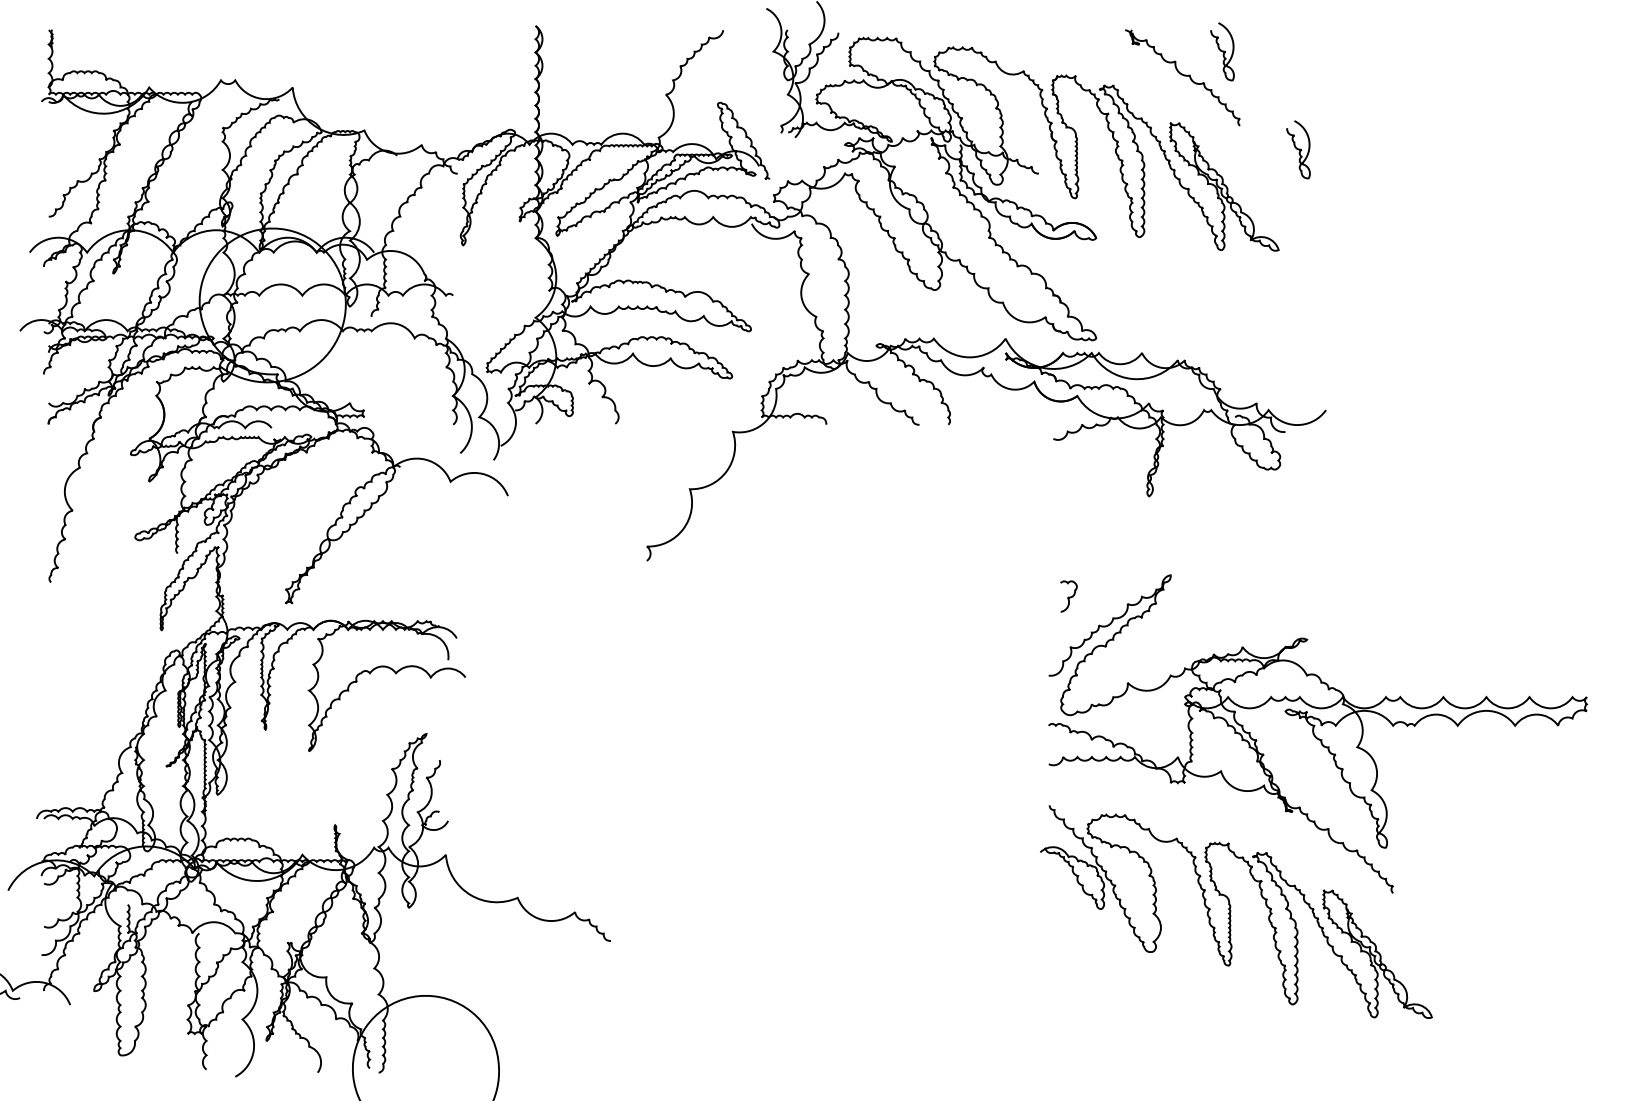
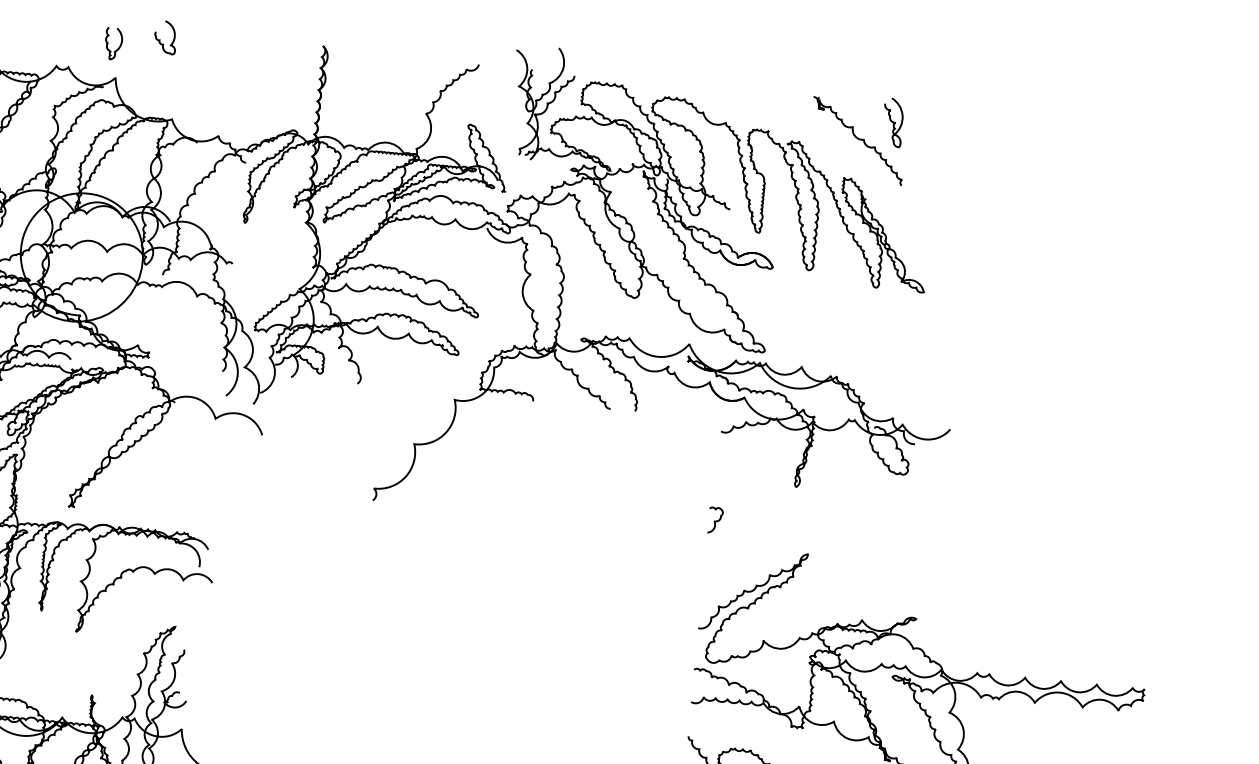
curve: (341, 37) -> (160, 40), added
curve: (280, 47) -> (108, 43), added
curve: (1298, 149) -> (948, 210), removed
curve: (1068, 596) -> (715, 520), moved

